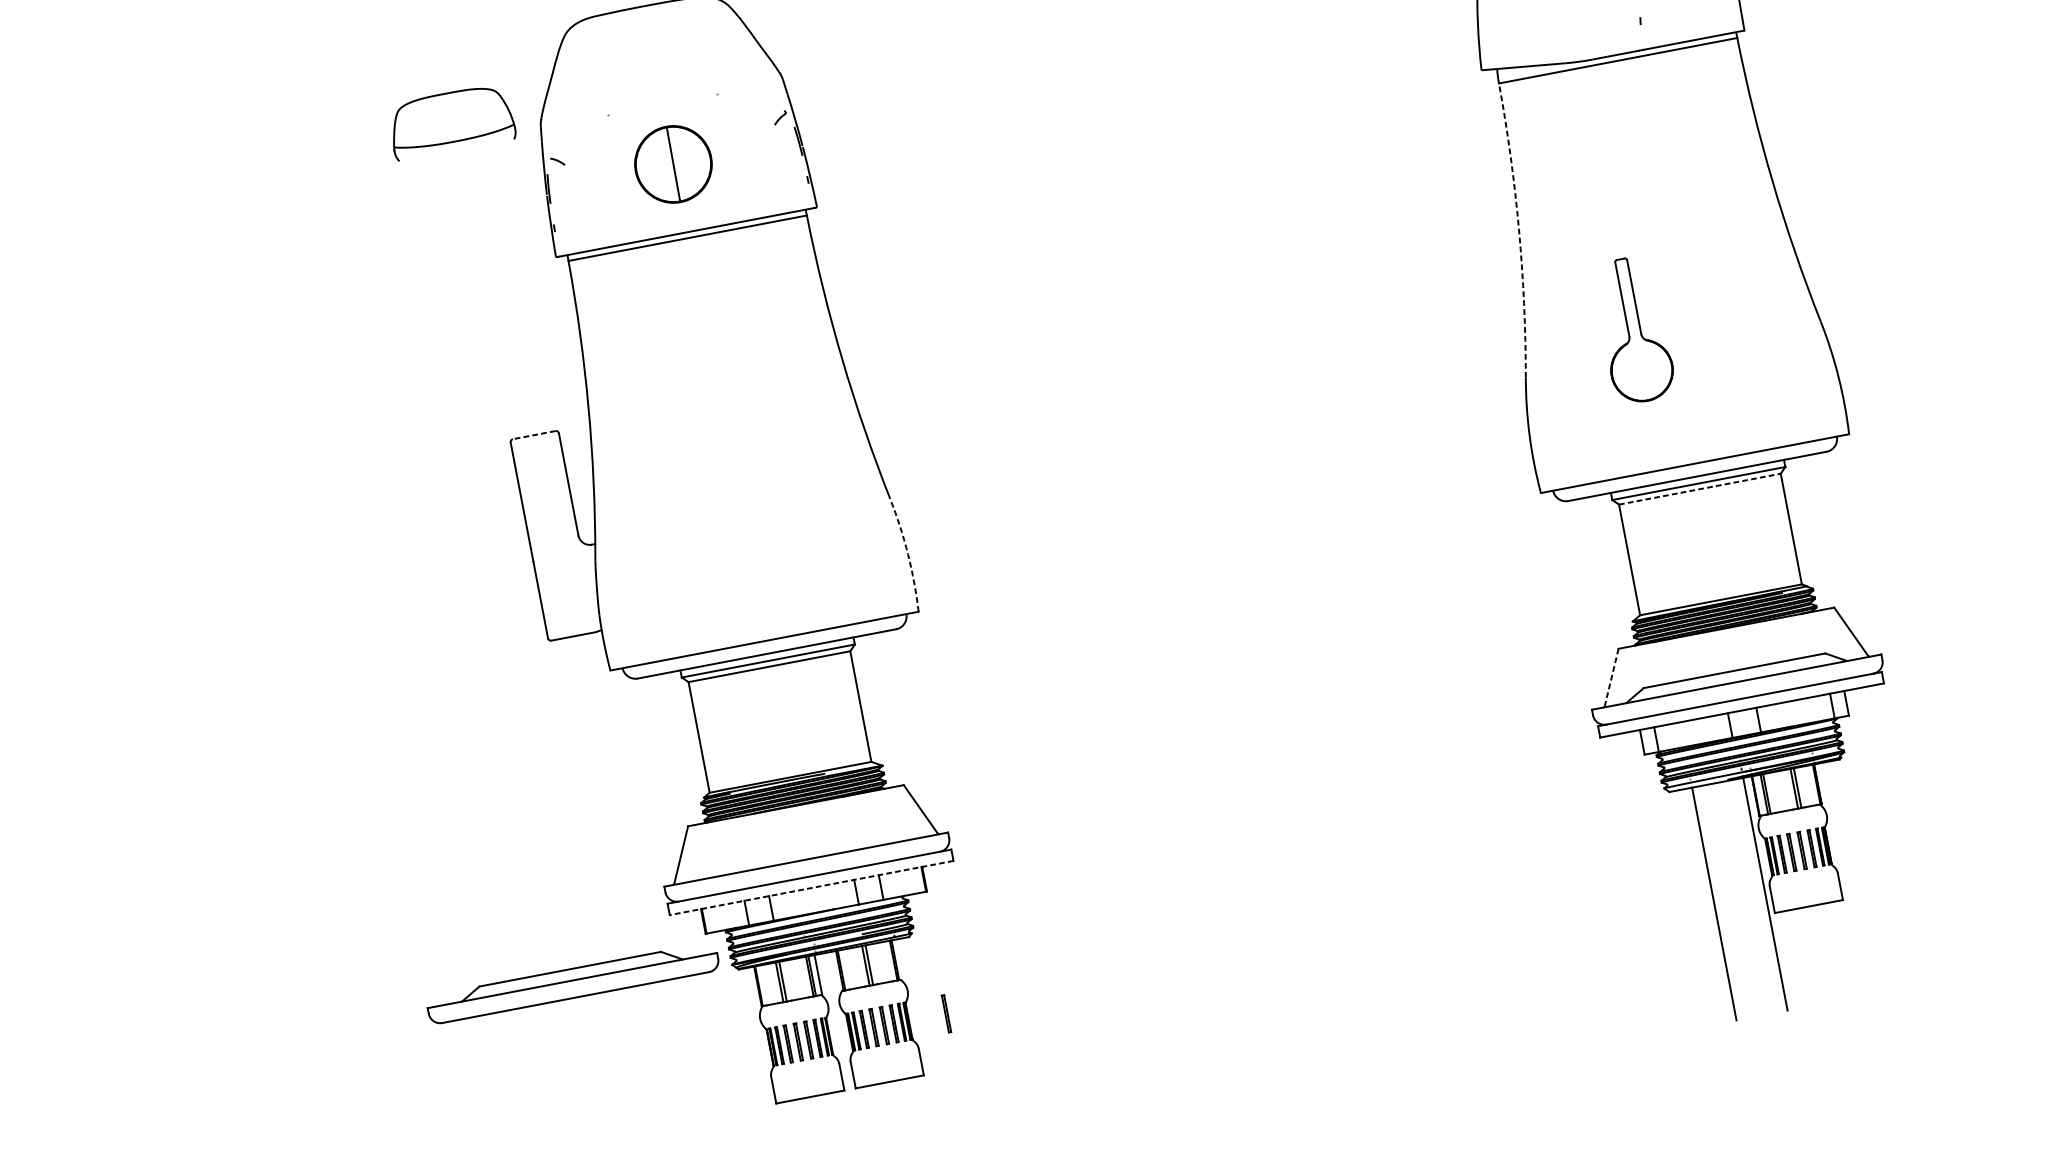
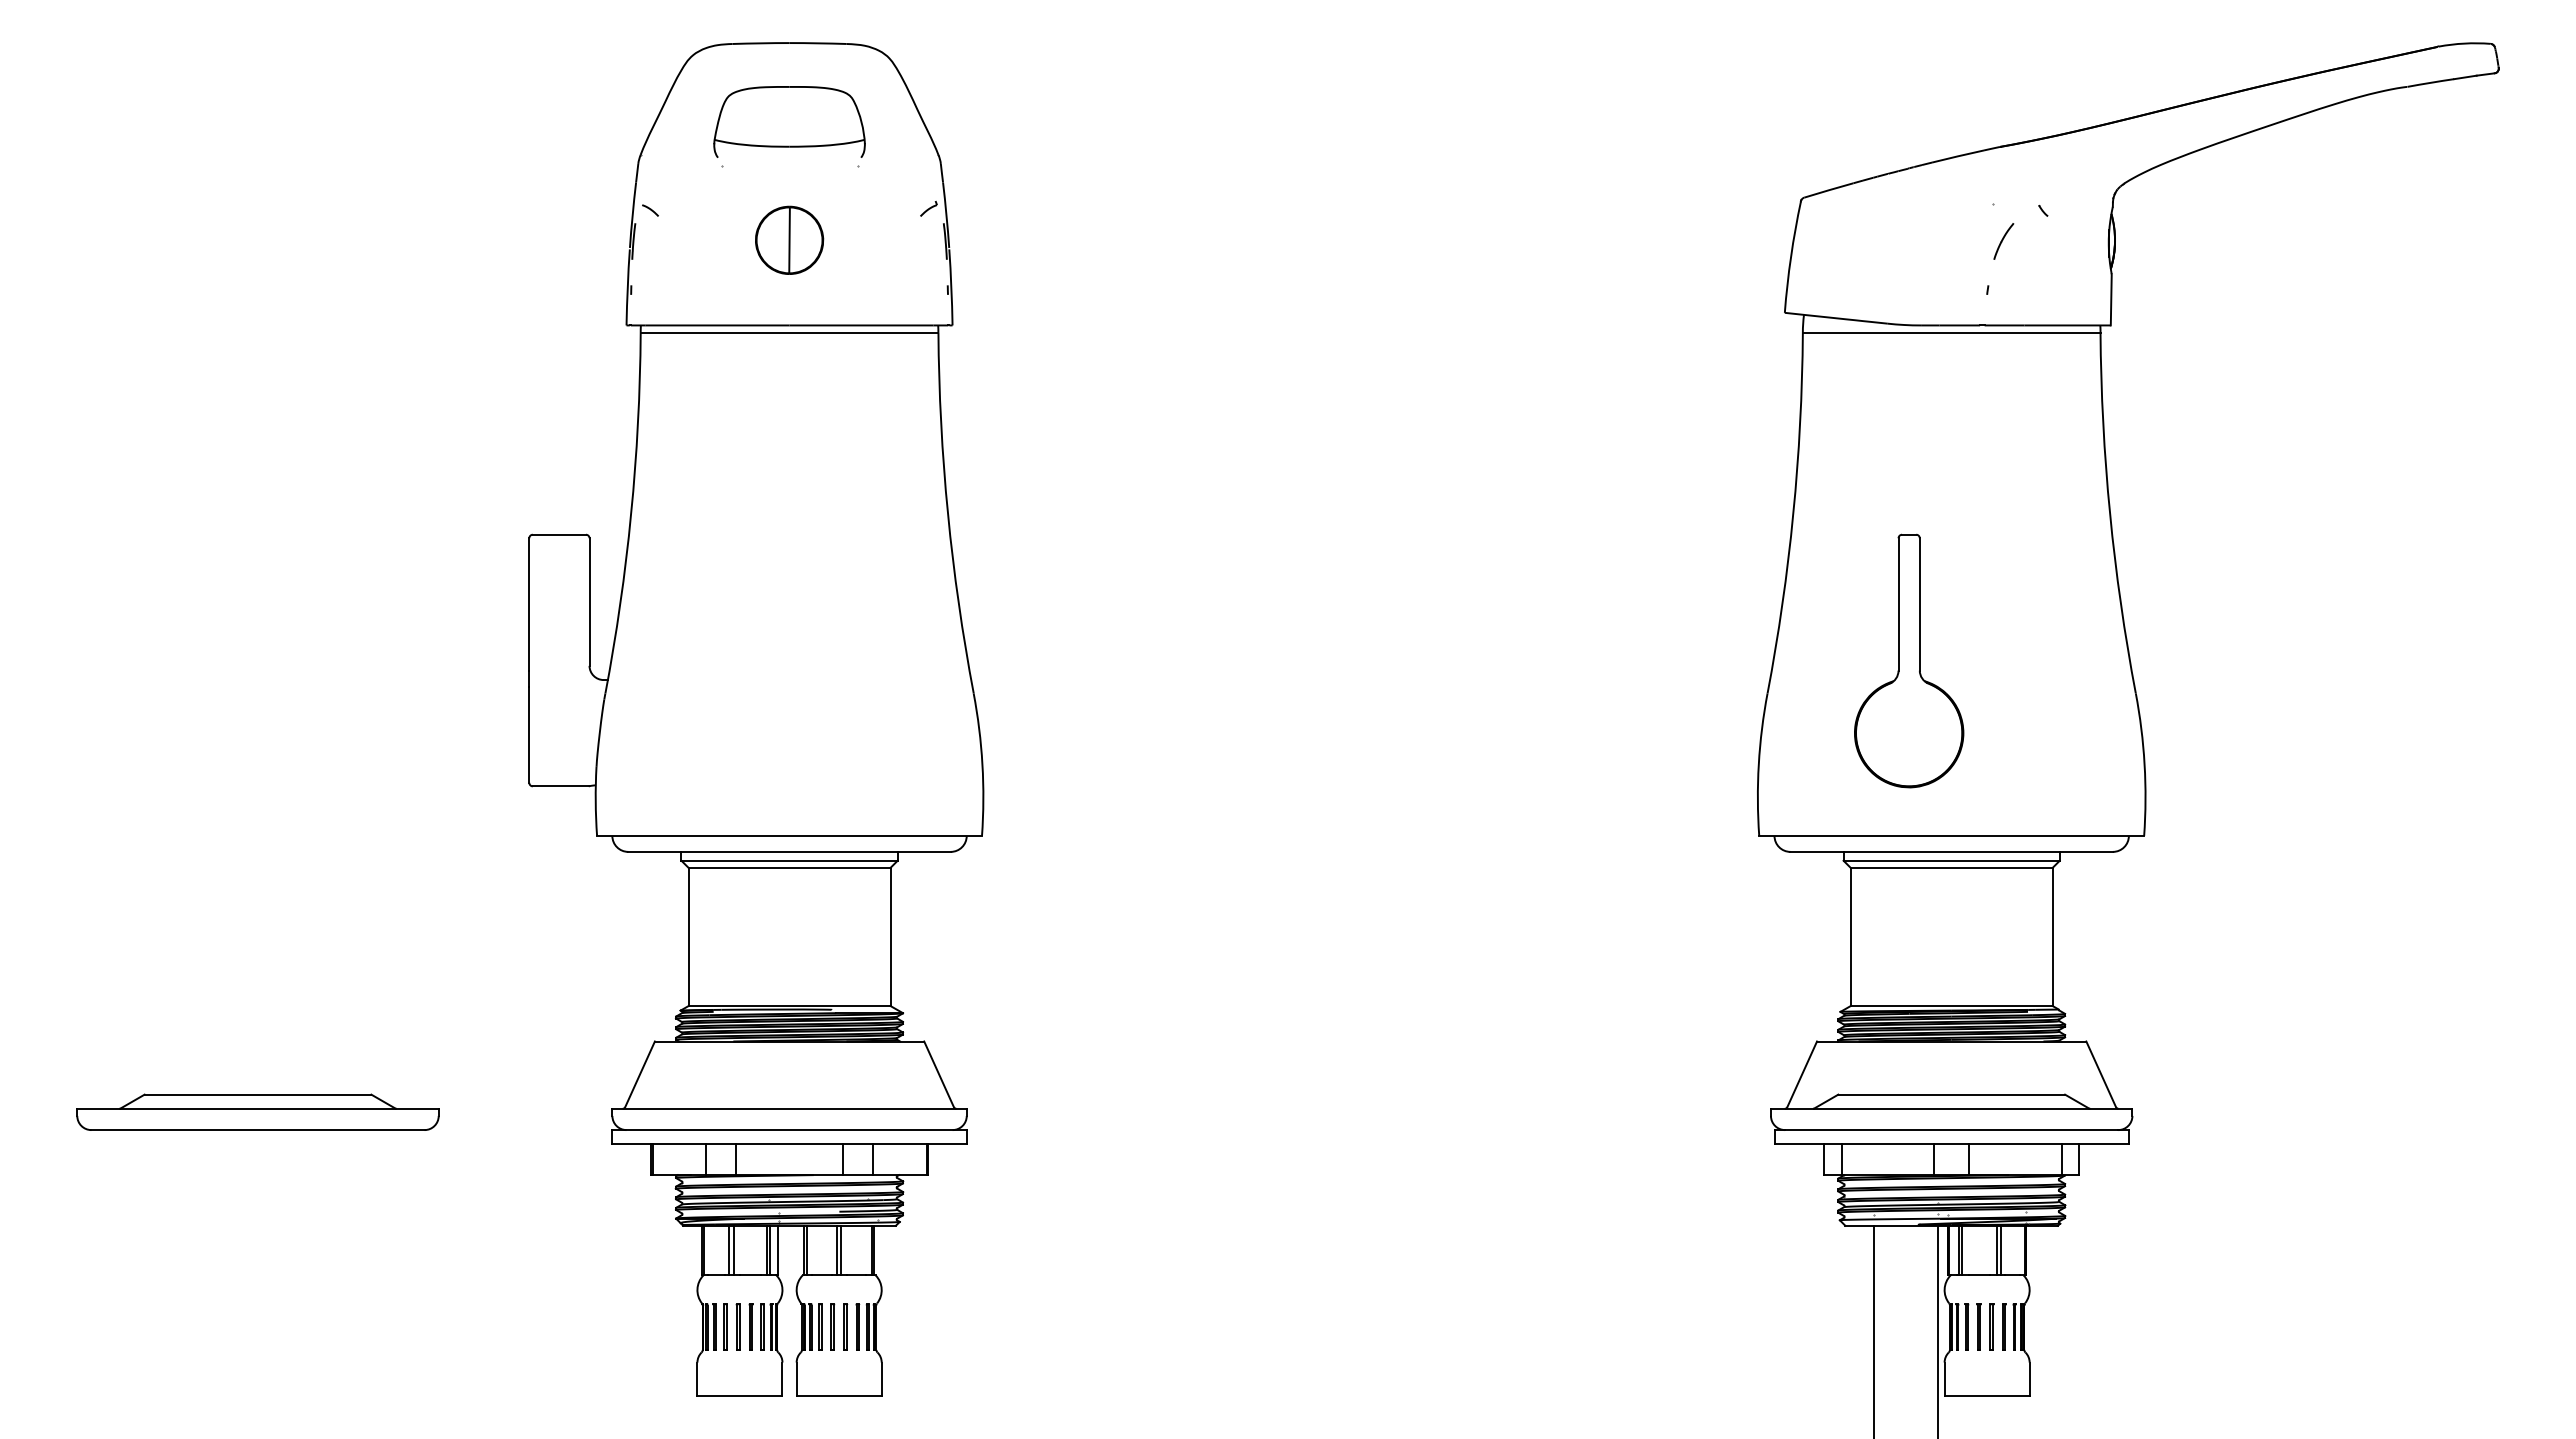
part: (451, 121) -> (789, 121), moved
part: (673, 163) -> (789, 239), size x0.71
arc: (1519, 229) -> (1793, 513), dashed -> solid
part: (1634, 329) -> (1909, 660), size x1.43
line: (534, 434) -> (559, 534), dashed -> solid
line: (1699, 488) -> (1951, 867), dashed -> solid
arc: (908, 554) -> (982, 764), dashed -> solid
line: (1612, 677) -> (1802, 1074), dashed -> solid
line: (811, 888) -> (789, 1144), dashed -> solid
part: (572, 982) -> (257, 1111), moved
part: (945, 1013) -> (922, 1326), removed

